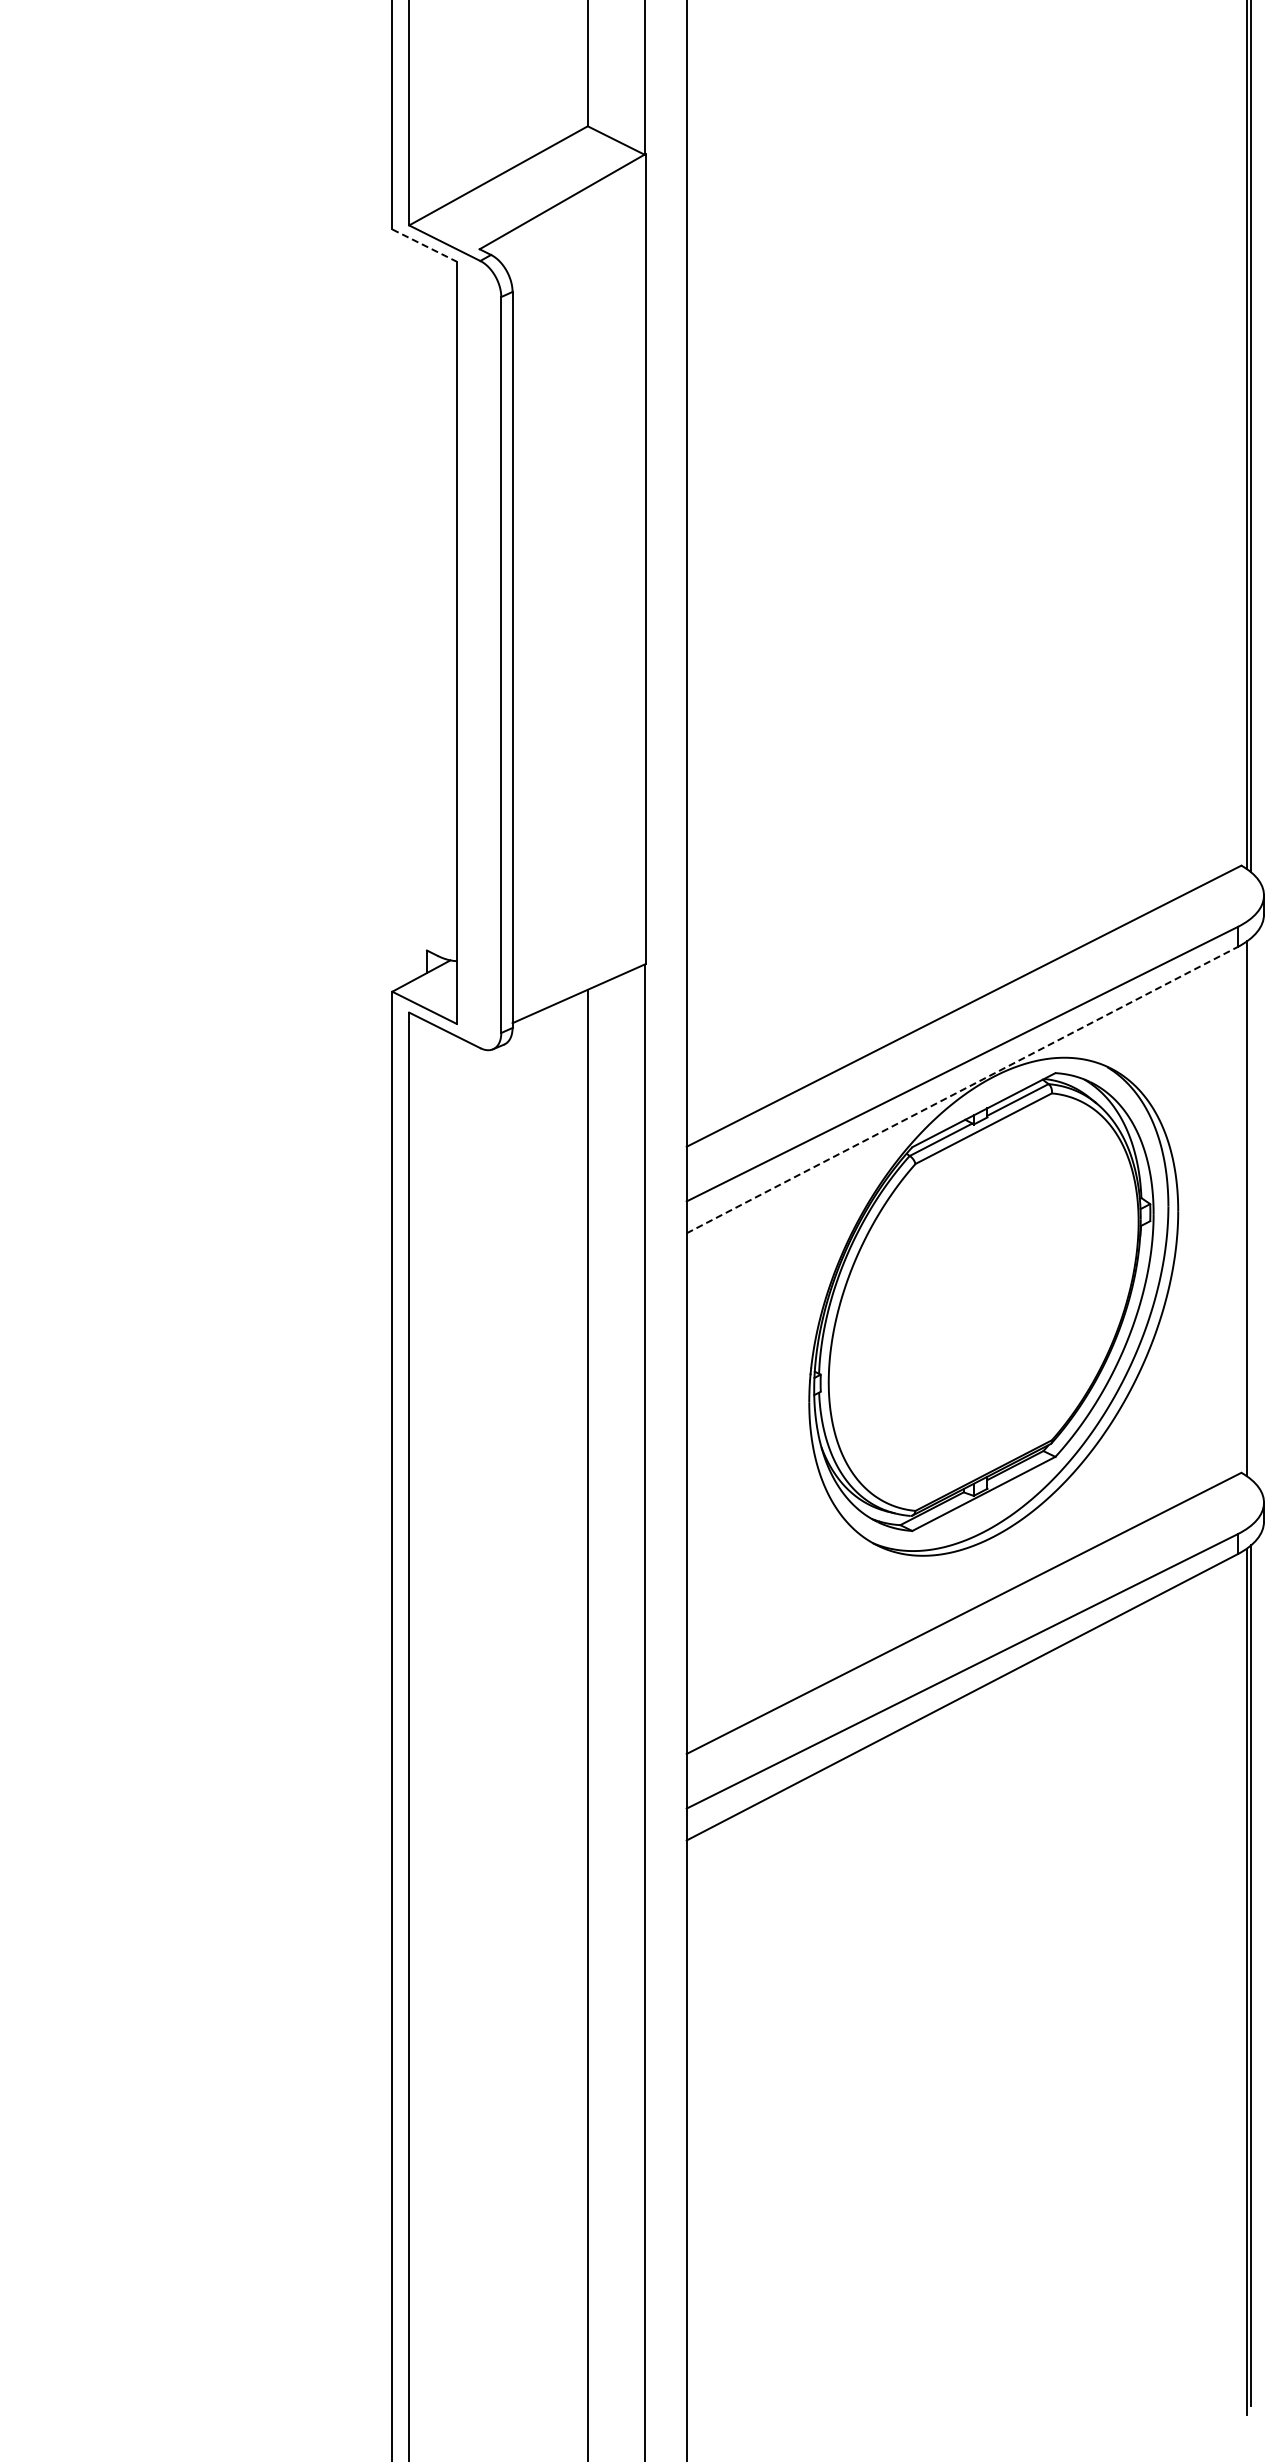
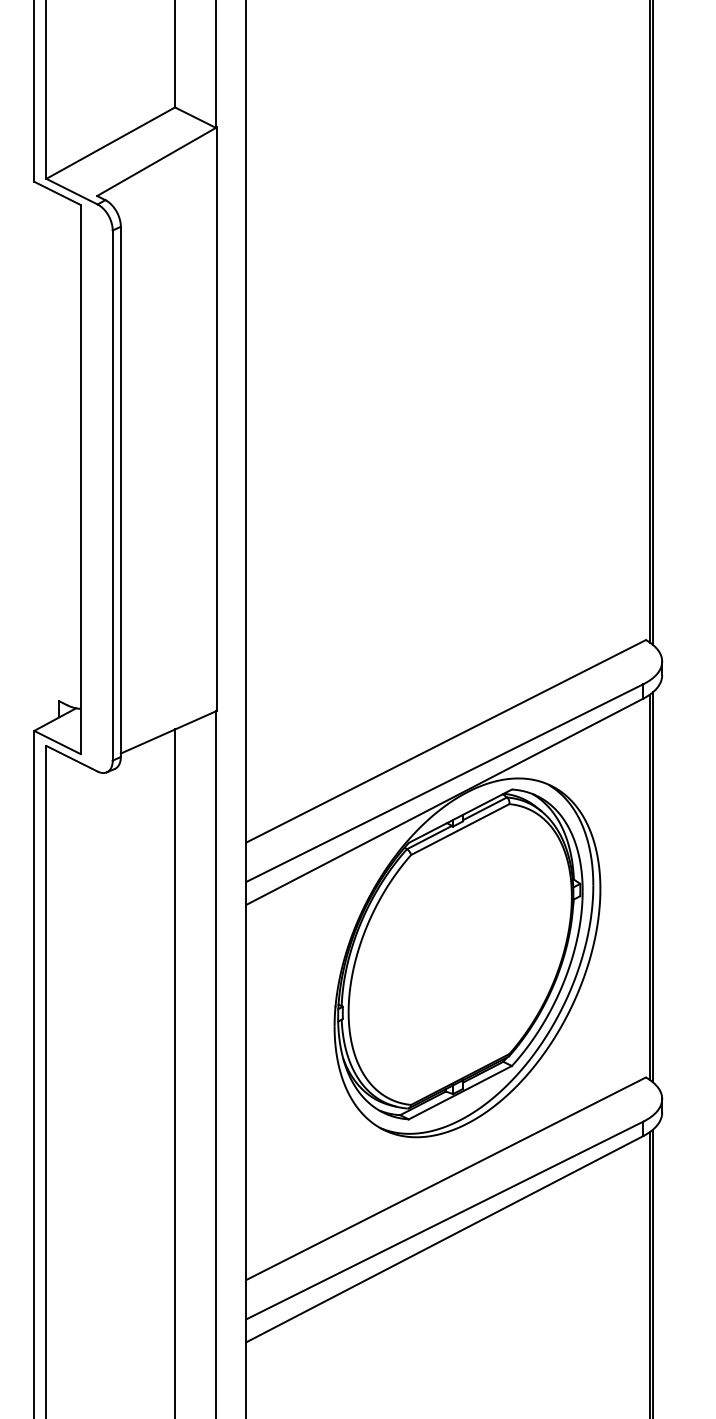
line: (425, 245) -> (58, 193), dashed -> solid
line: (962, 1090) -> (444, 802), dashed -> solid
line: (1251, 1208) -> (653, 887), added

